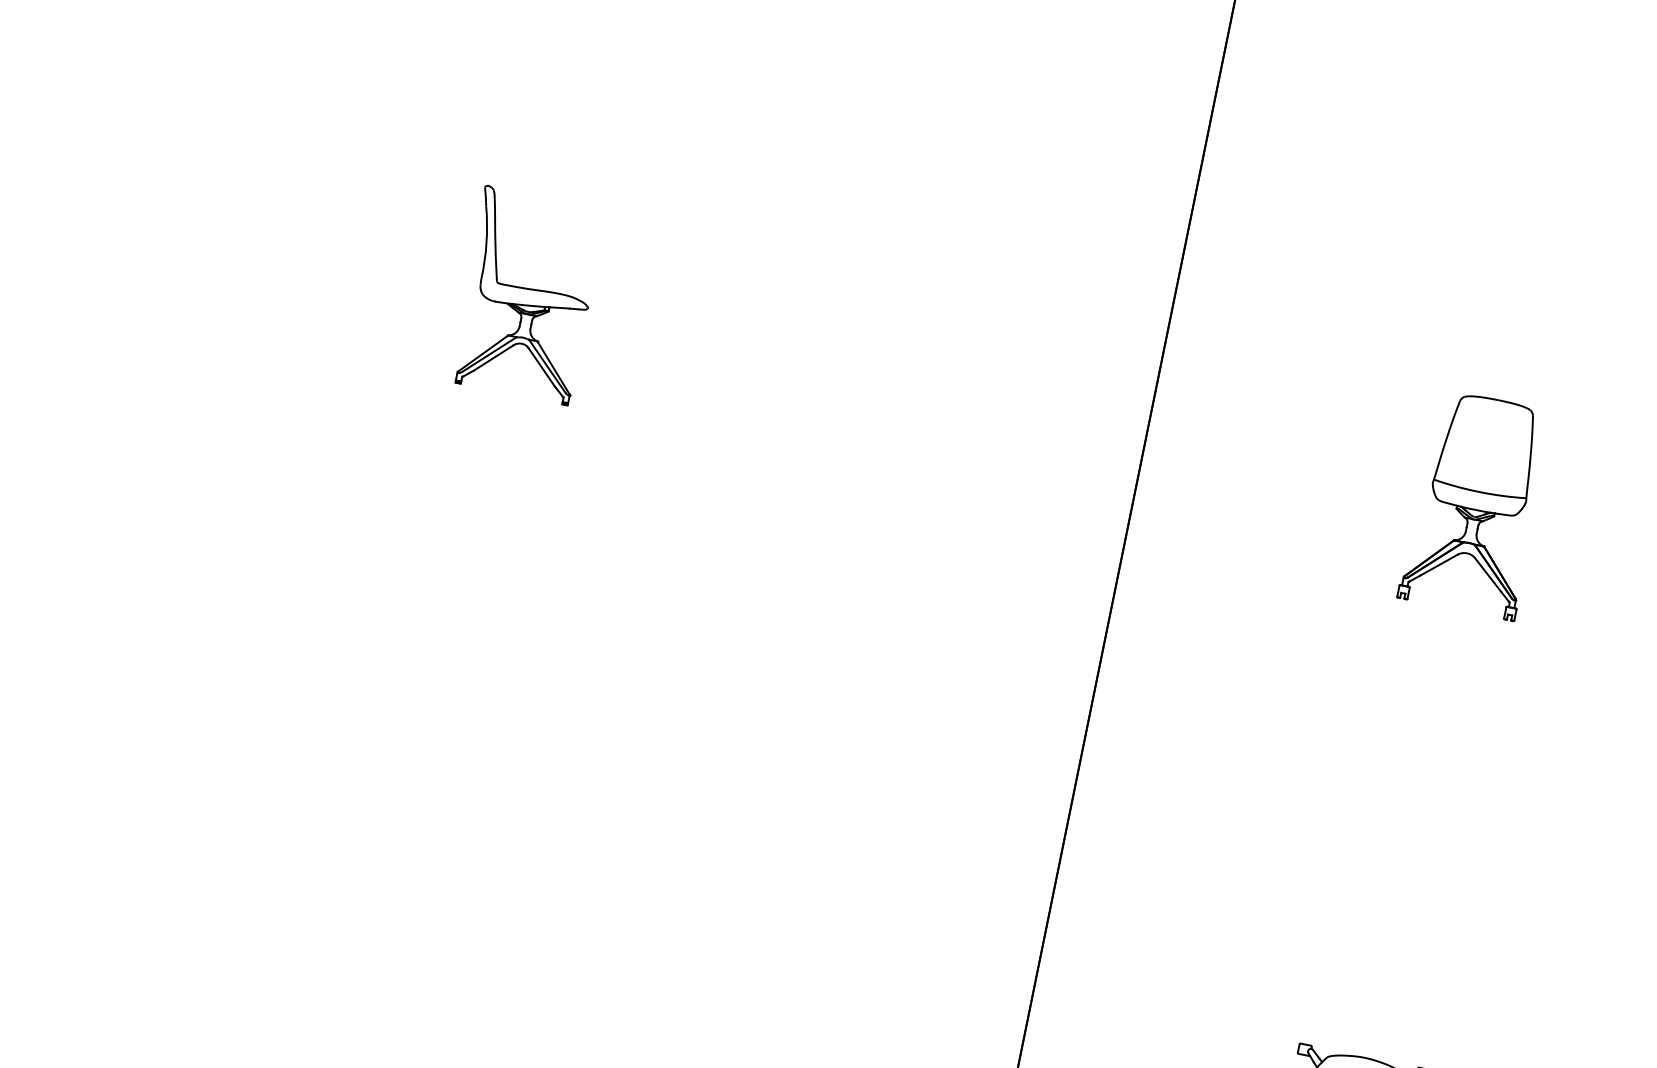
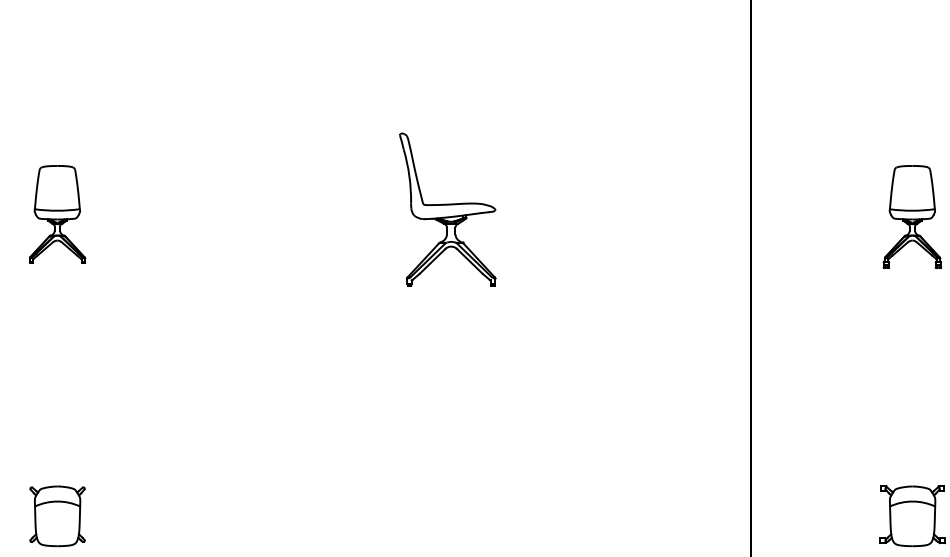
part: (526, 293) -> (447, 208), size x1.6

